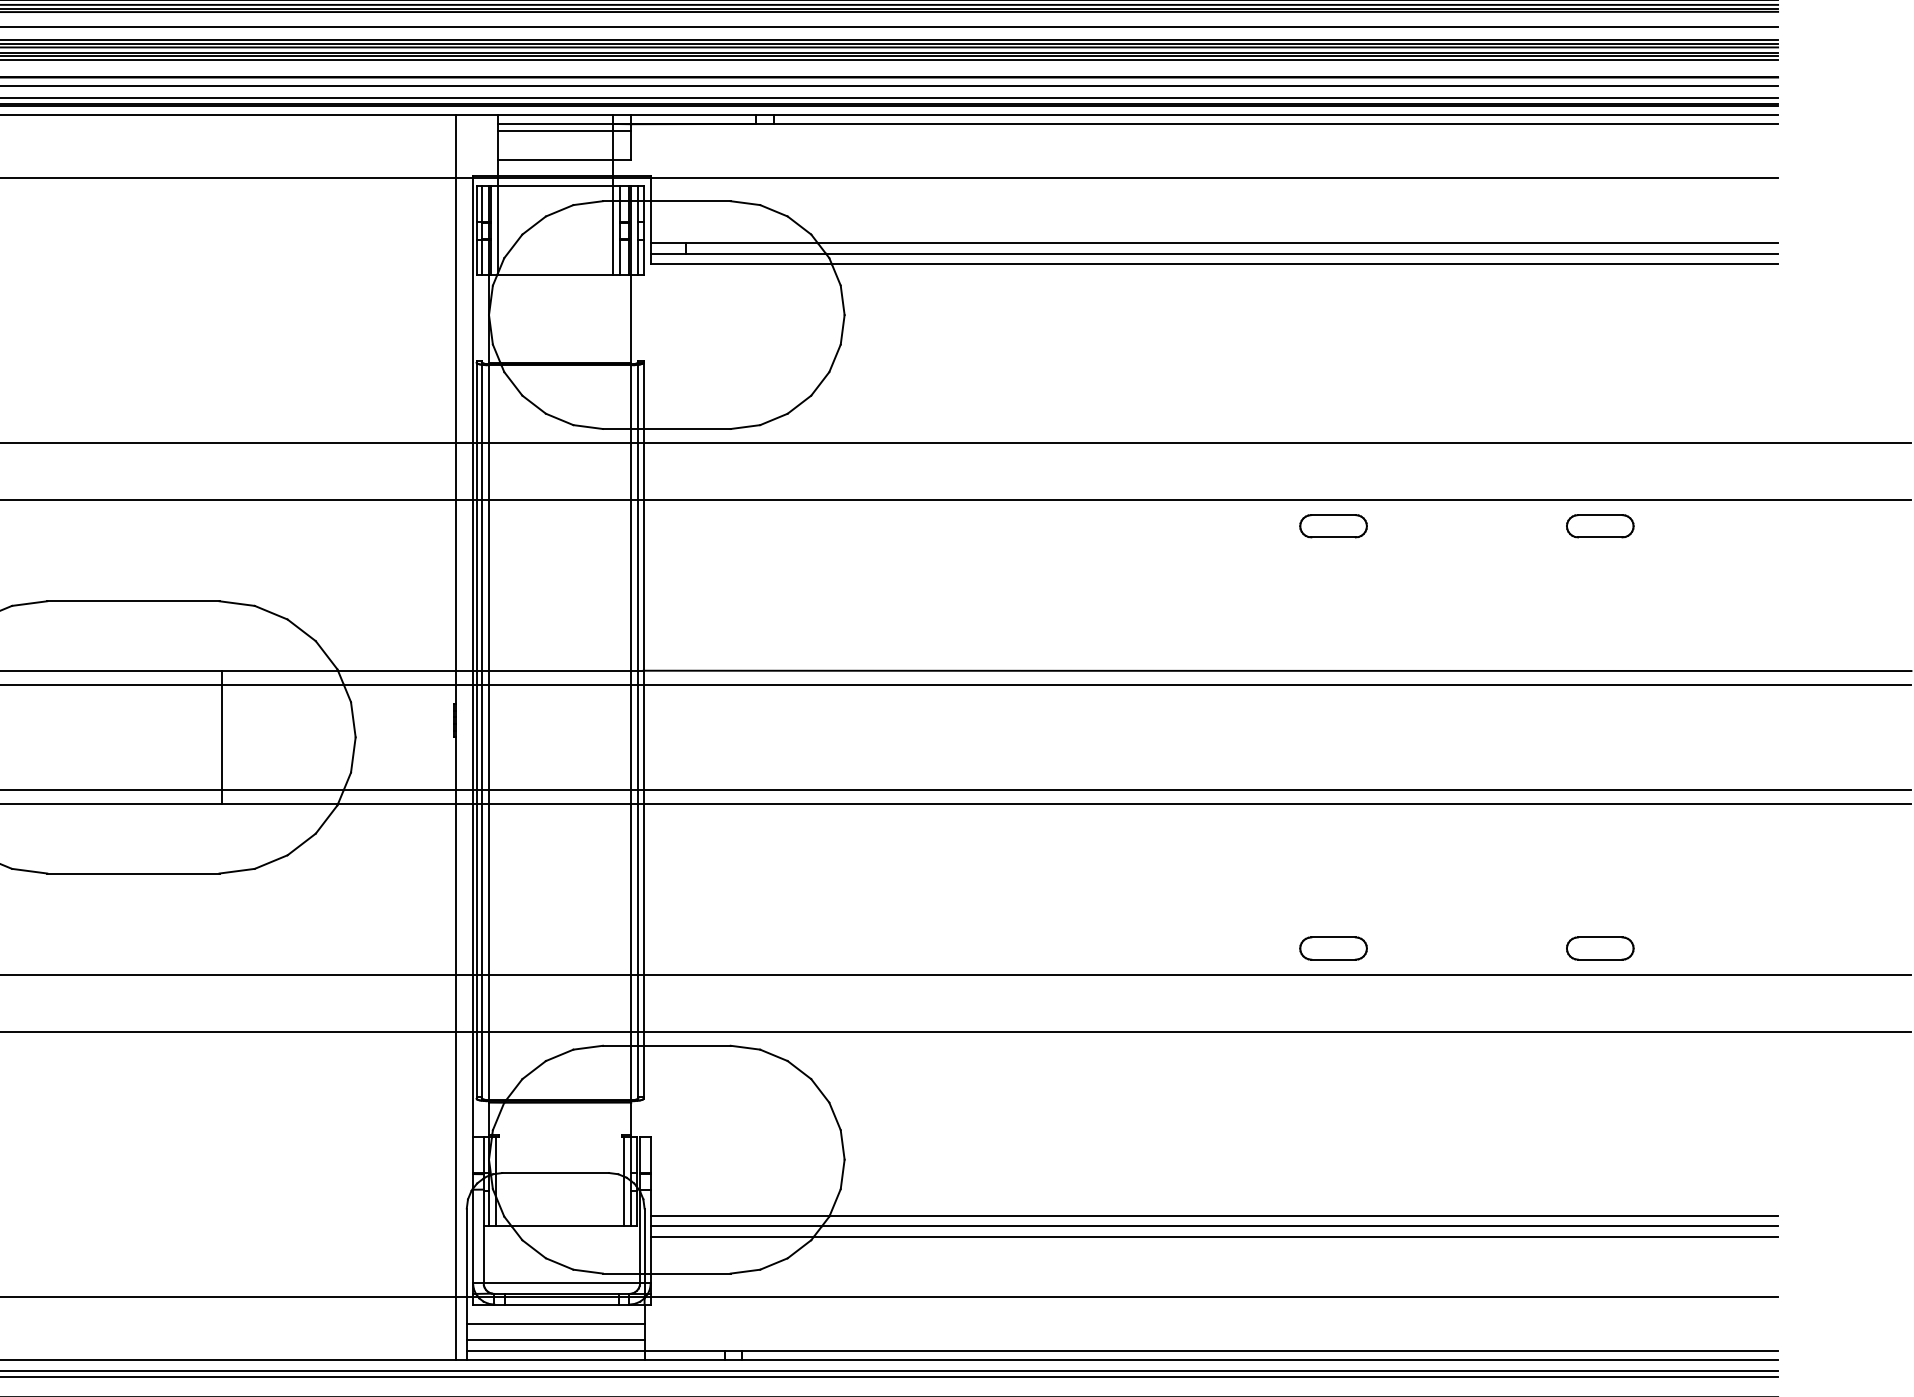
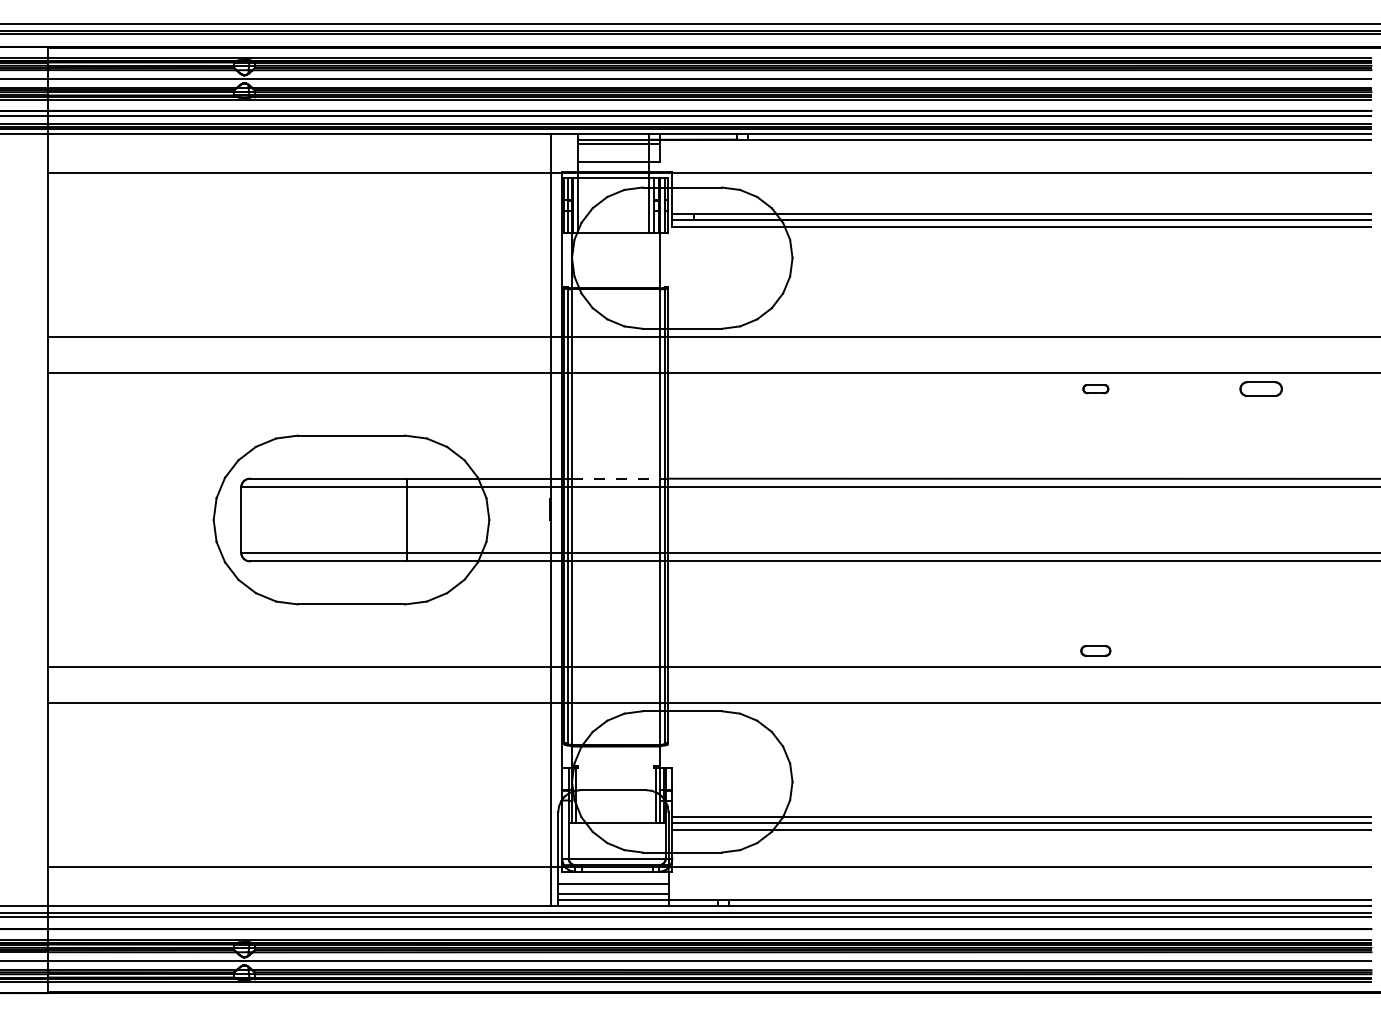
part: (1333, 525) -> (1095, 388), size x0.6
line: (560, 670) -> (616, 478), solid -> dashed
part: (1333, 947) -> (1095, 650), size x0.7
part: (1599, 947) -> (1260, 650), removed

